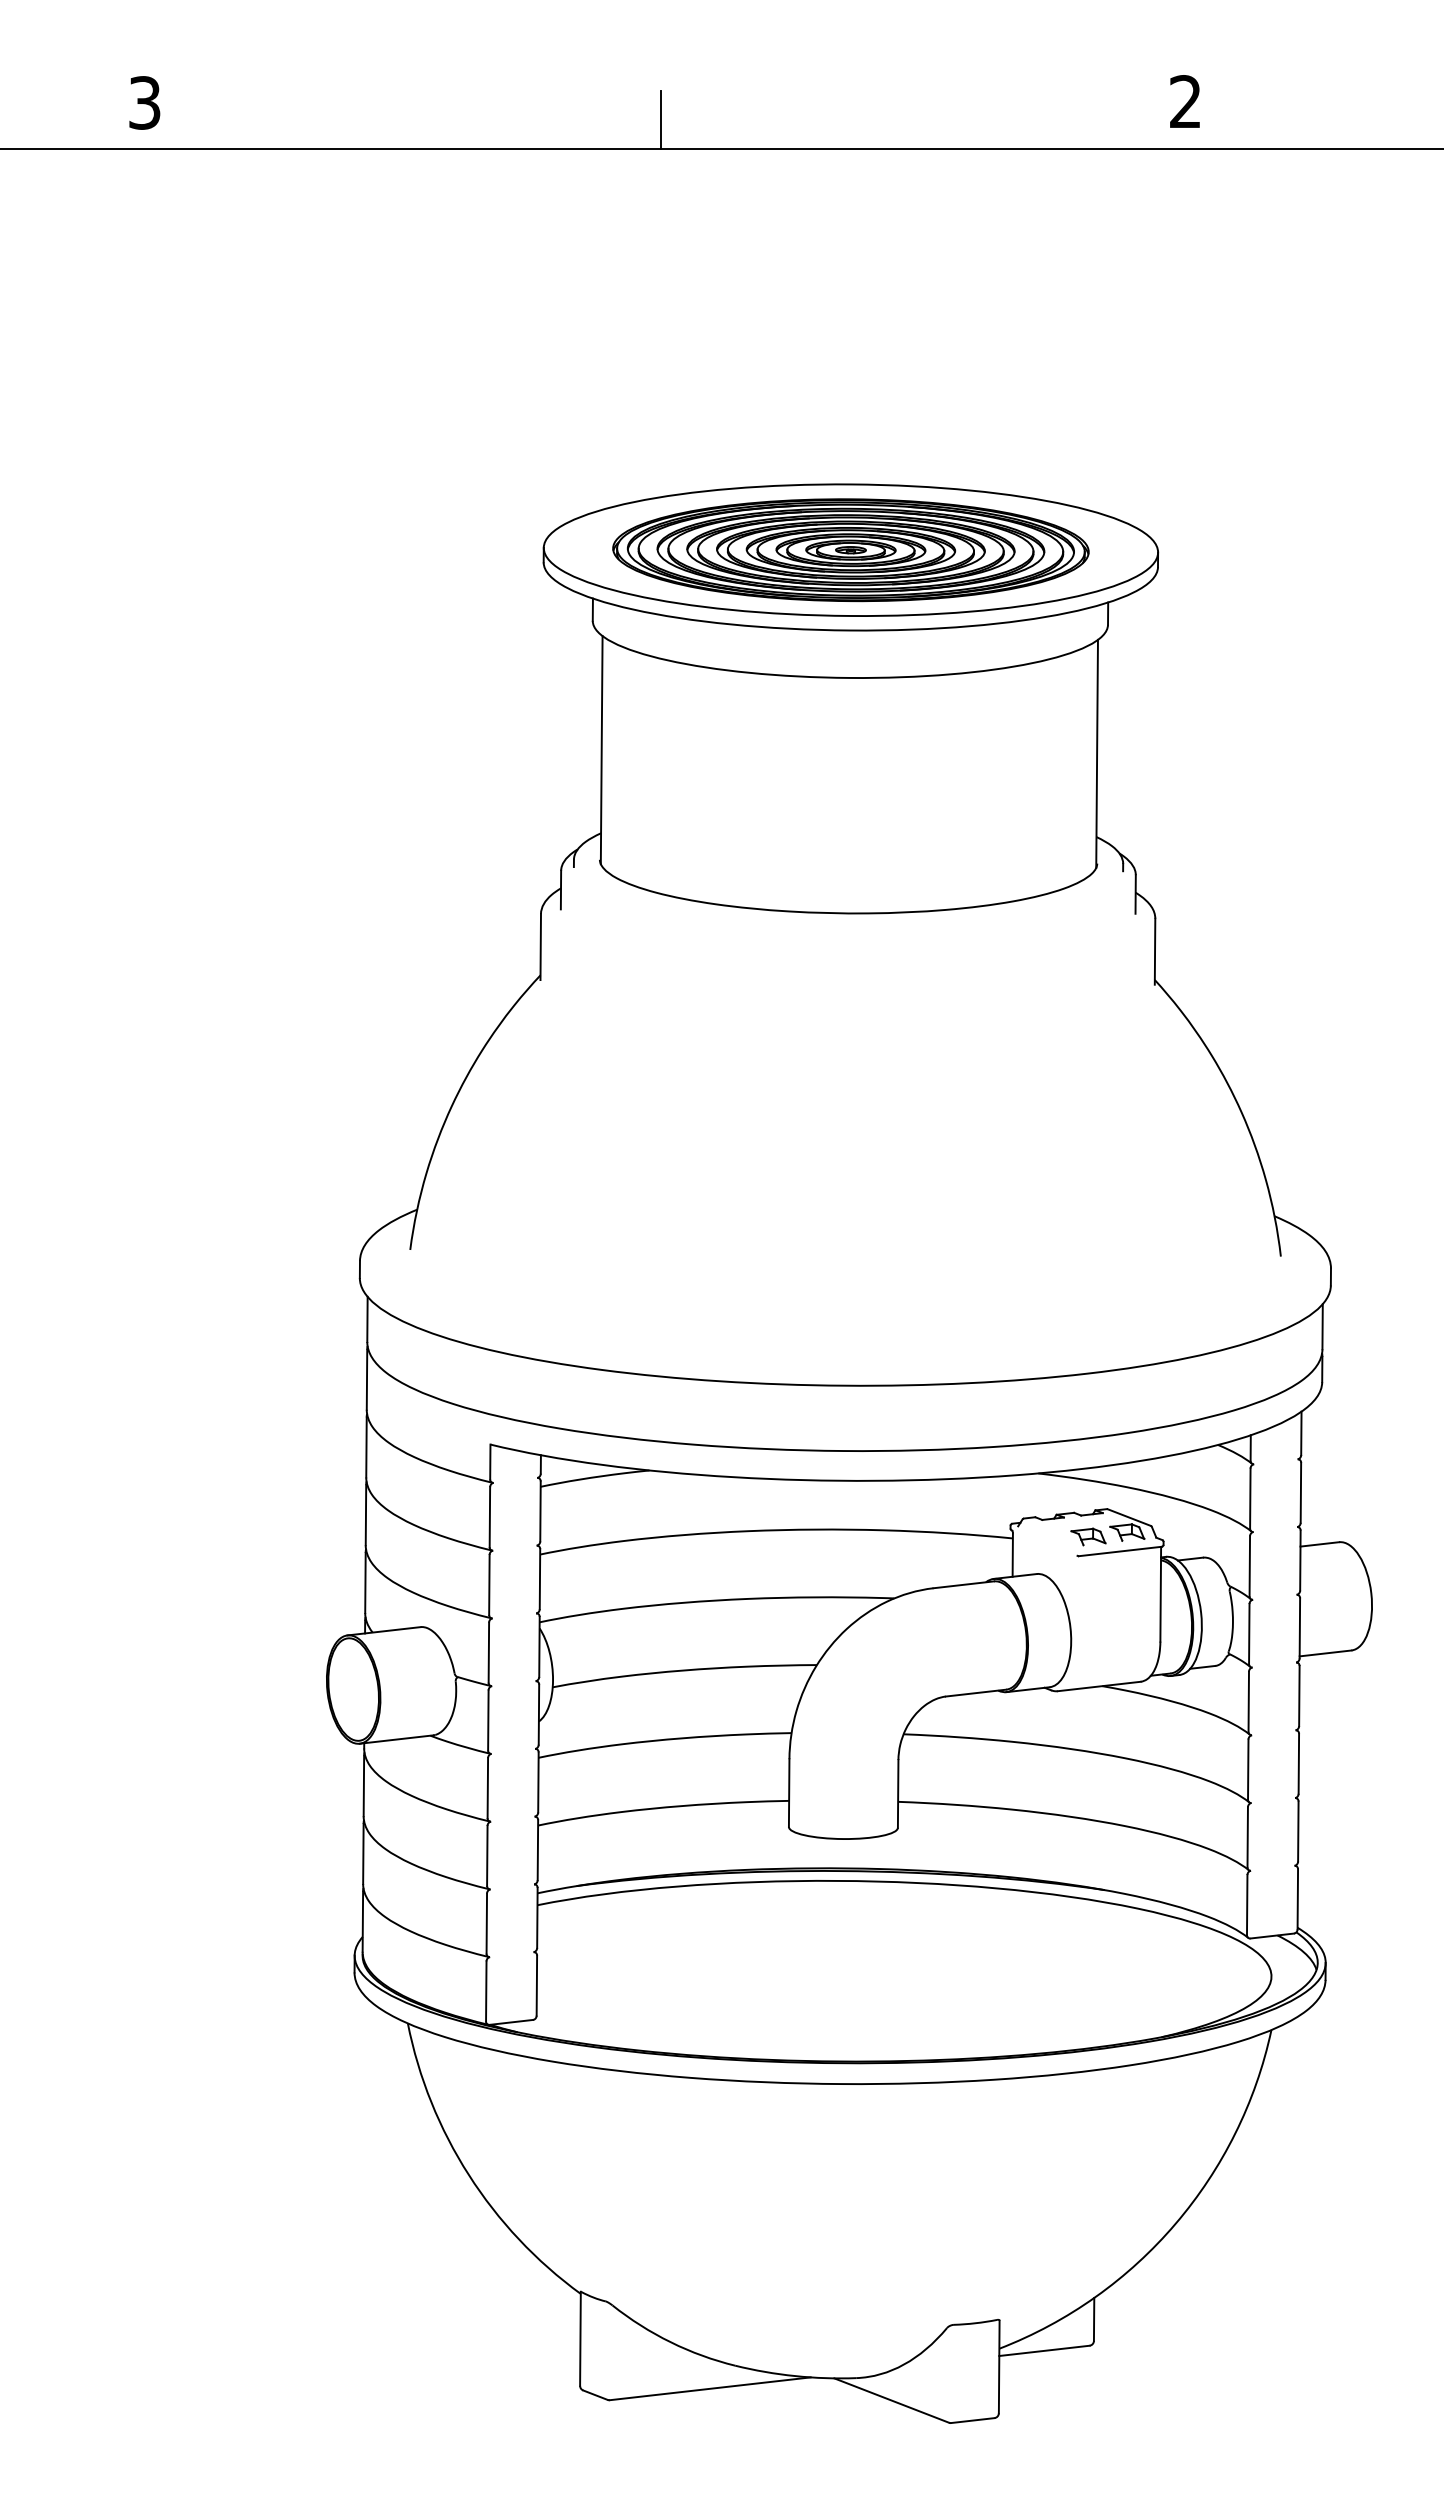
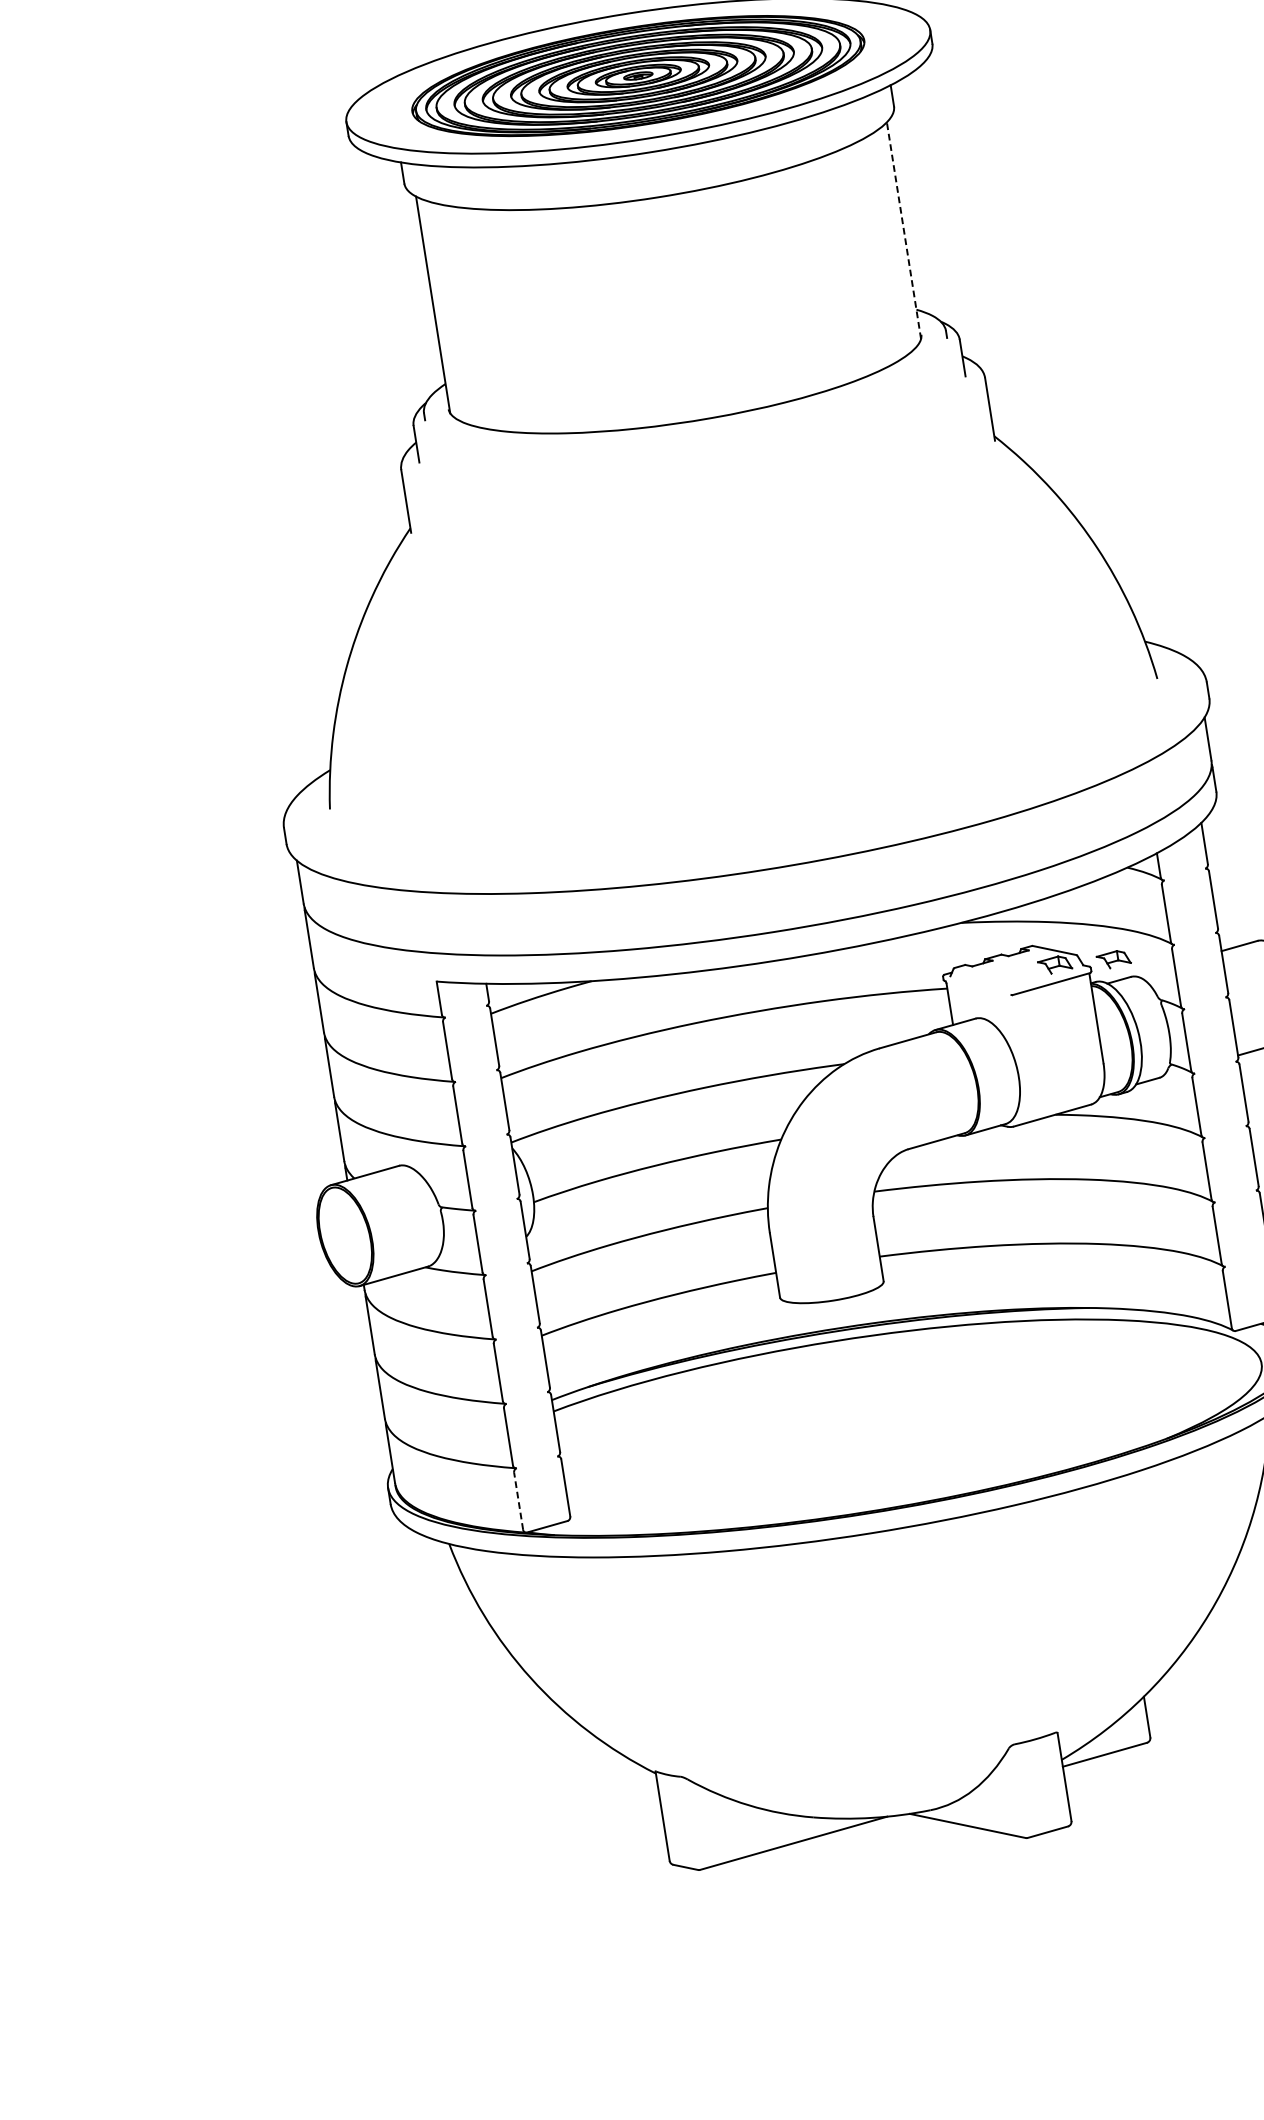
line: (1097, 753) -> (904, 230), solid -> dashed
part: (1088, 1536) -> (1113, 959), moved
line: (486, 1990) -> (518, 1500), solid -> dashed

